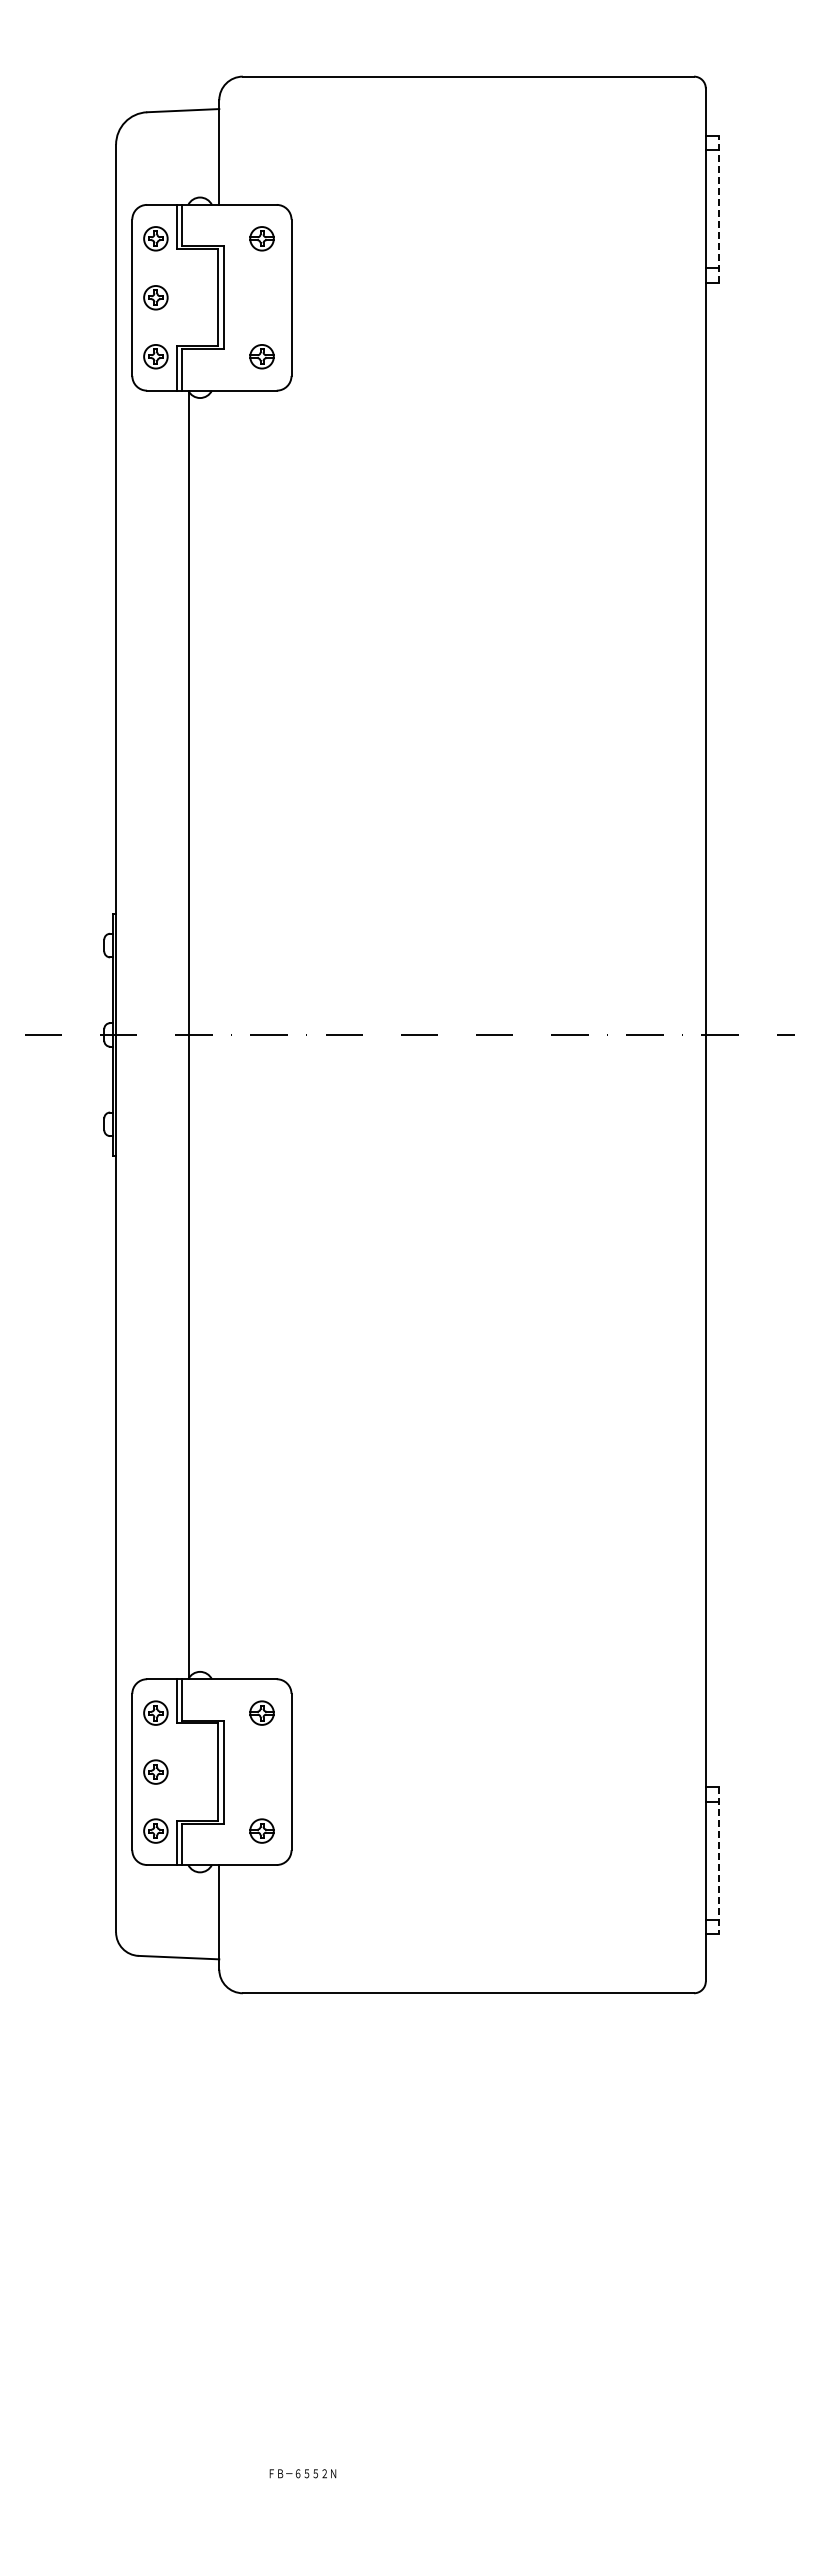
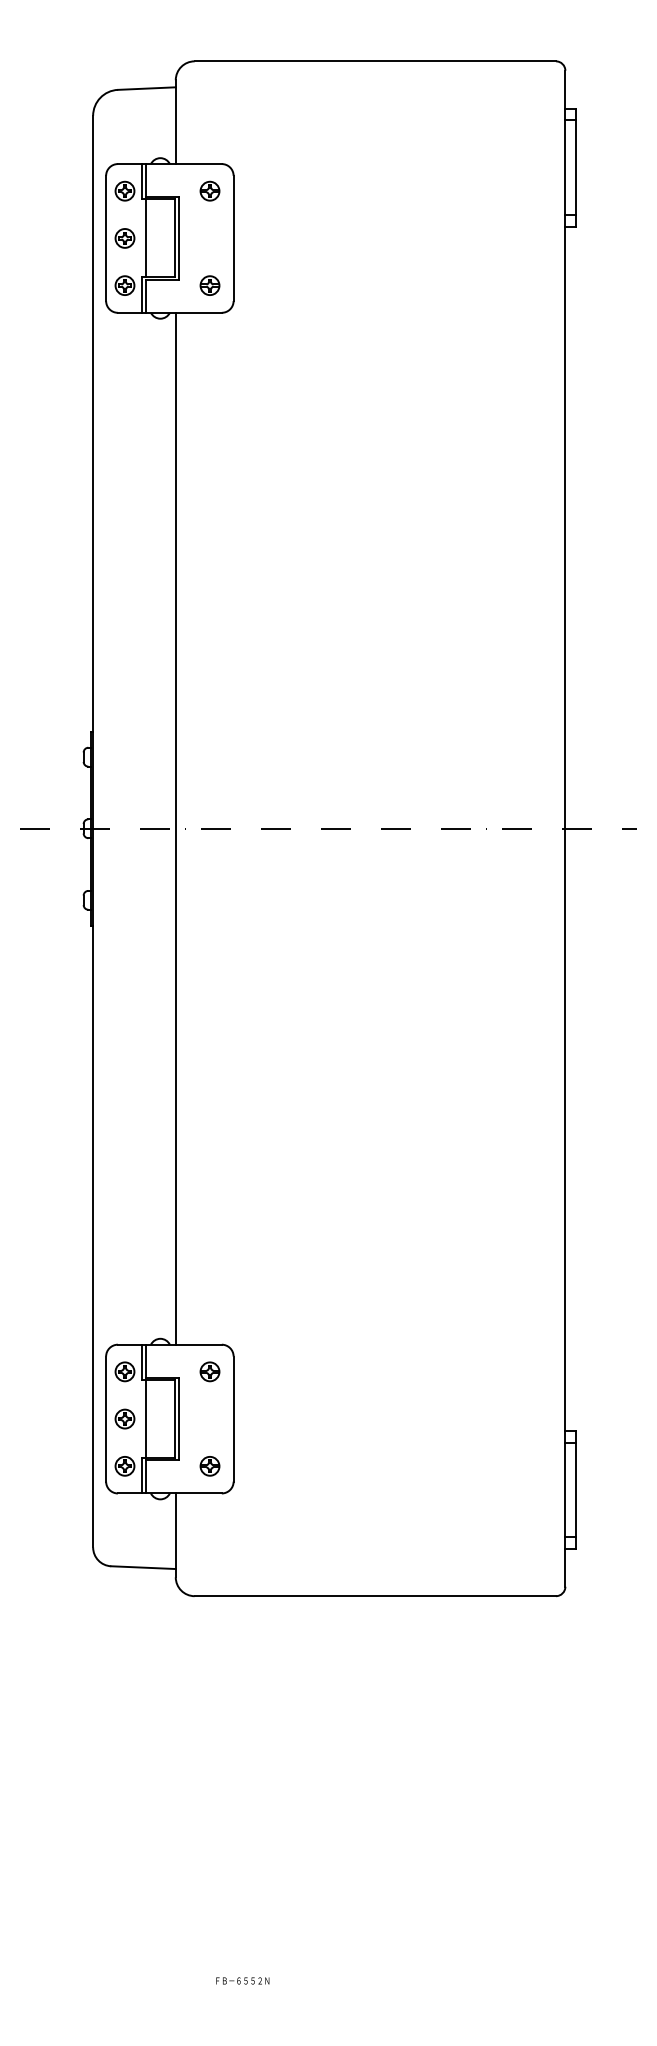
line: (719, 209) -> (576, 167), dashed -> solid
line: (182, 297) -> (146, 238), added
line: (189, 1034) -> (175, 828), moved
line: (182, 1771) -> (146, 1418), added
line: (719, 1860) -> (576, 1489), dashed -> solid

